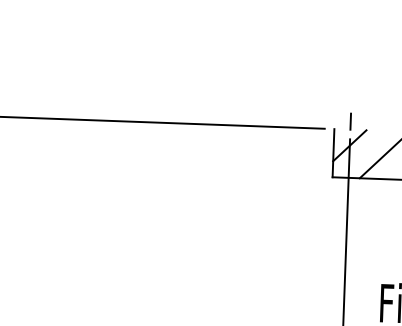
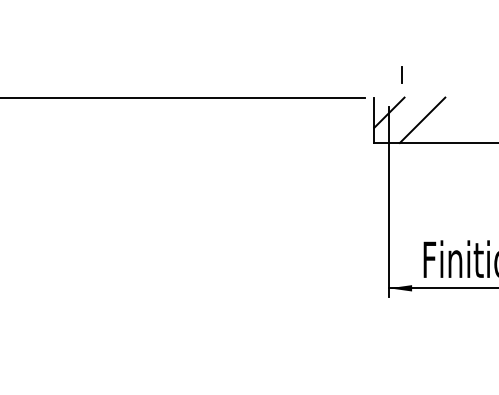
line: (349, 121) -> (401, 74), moved

